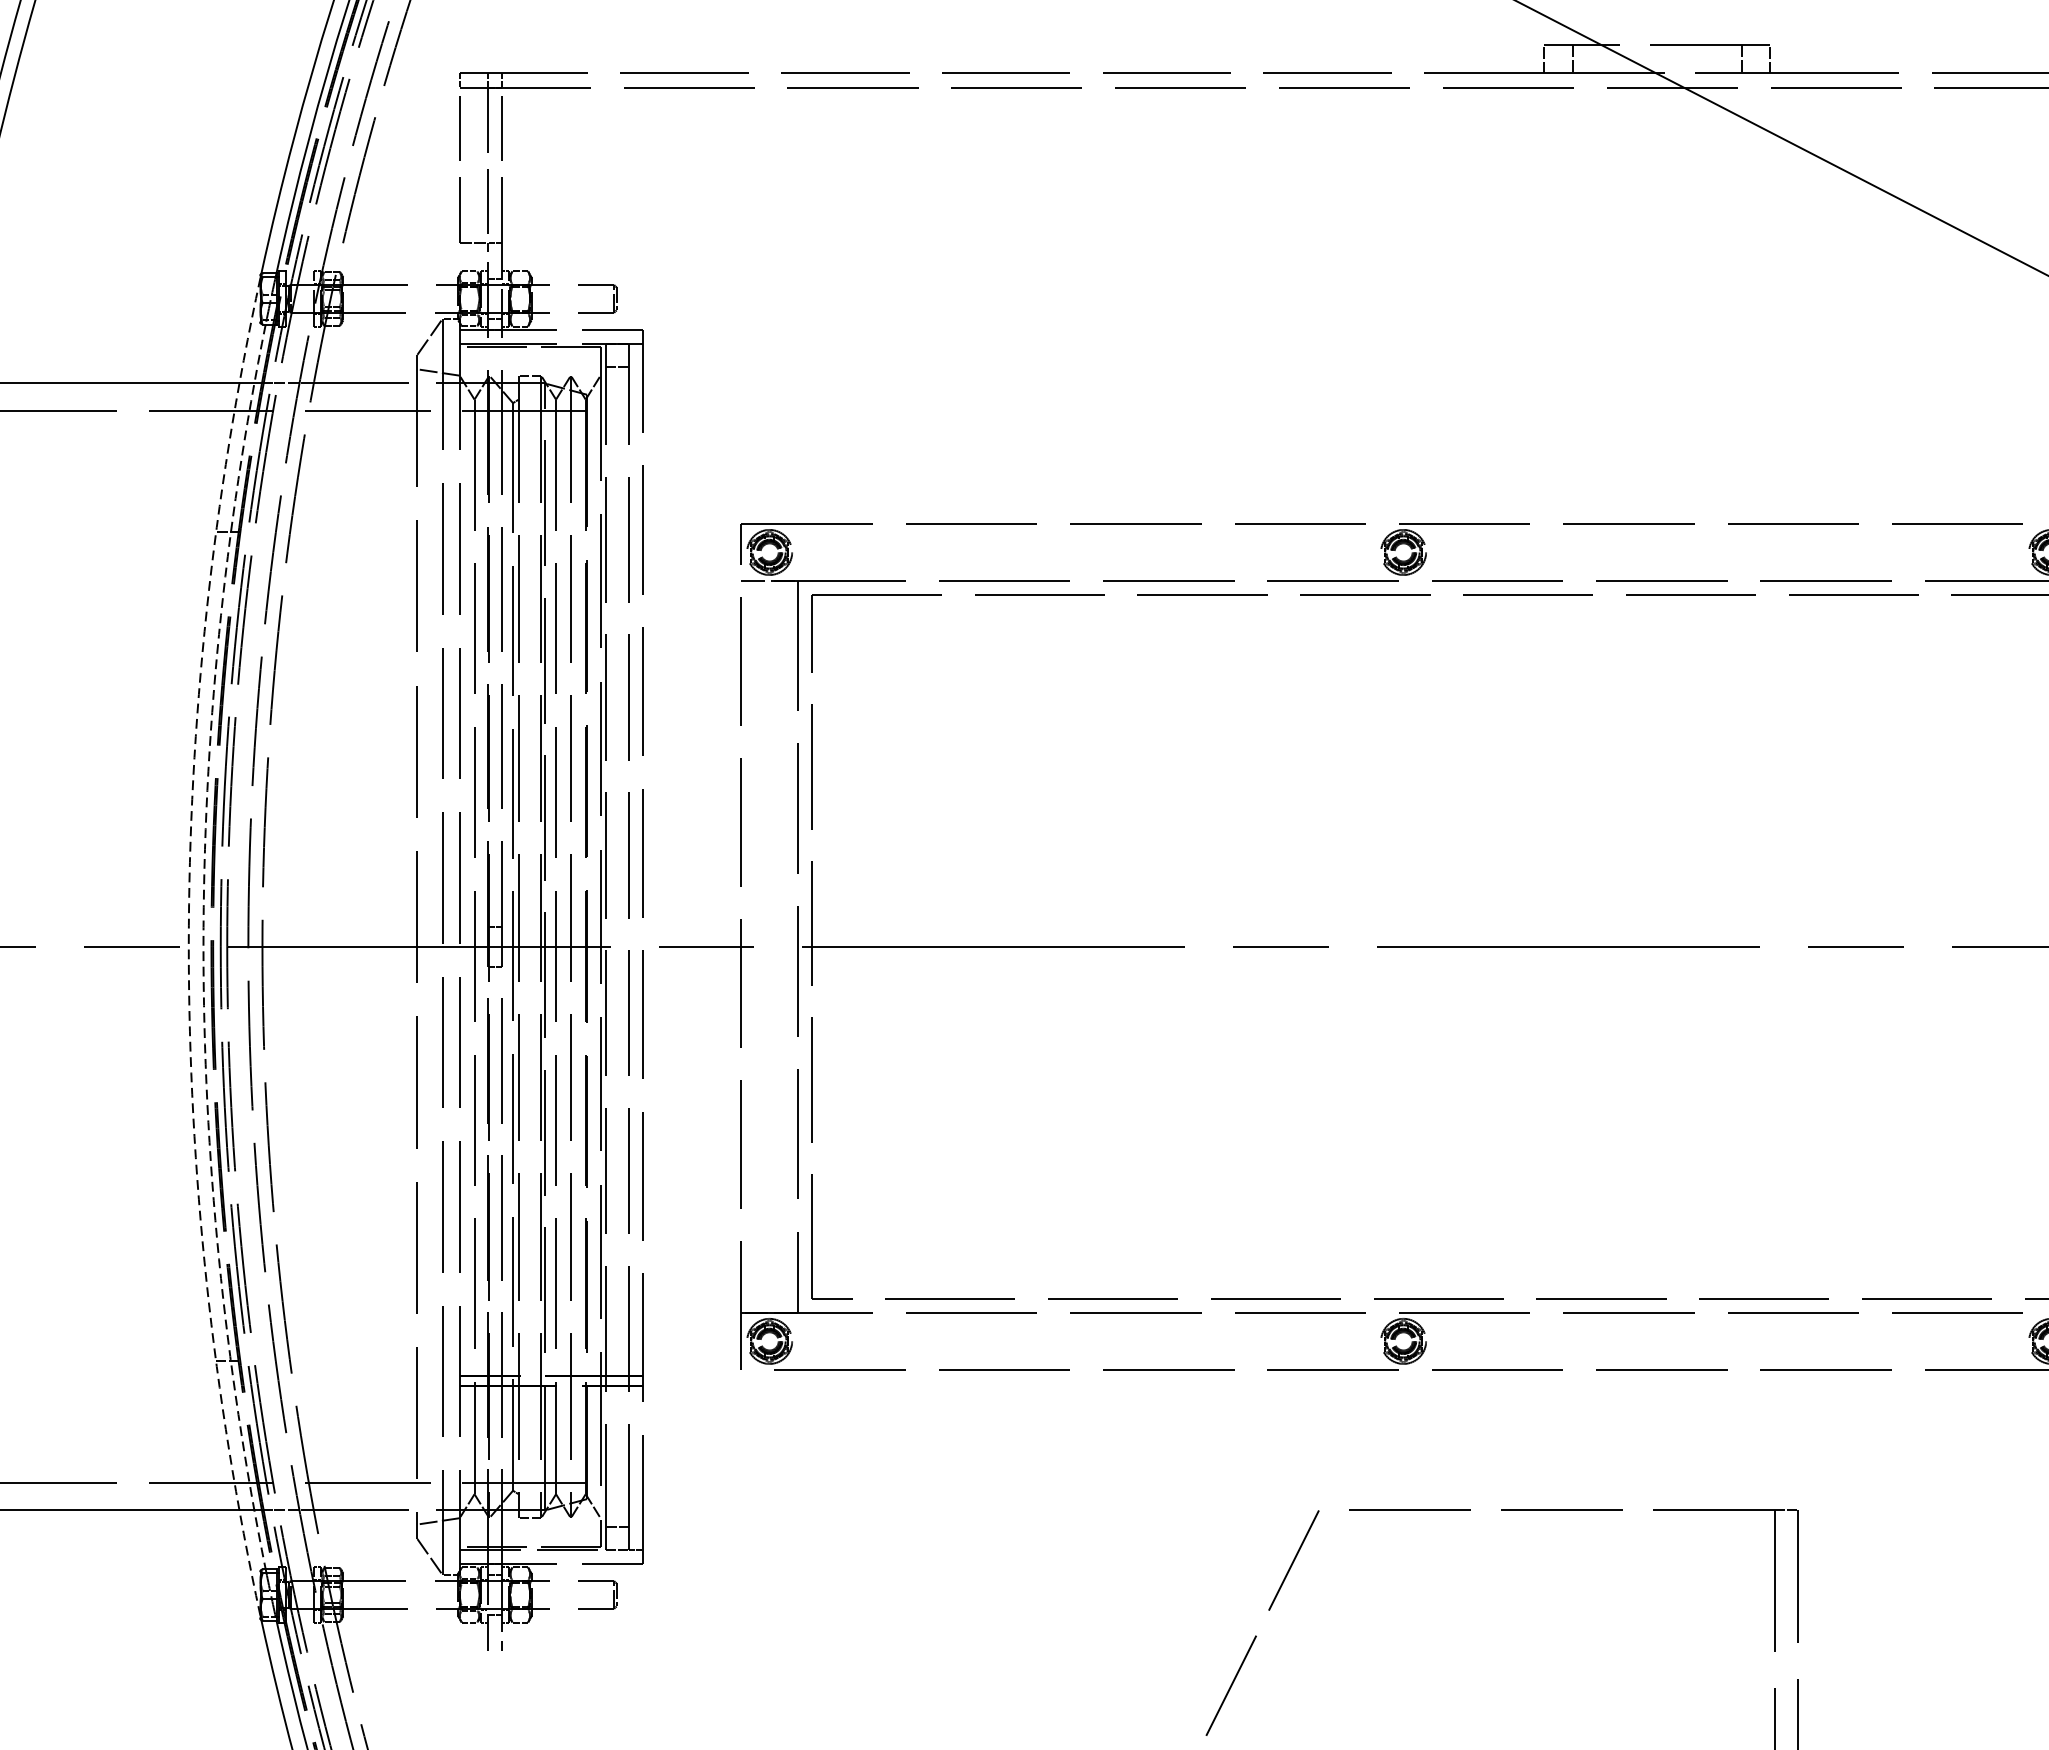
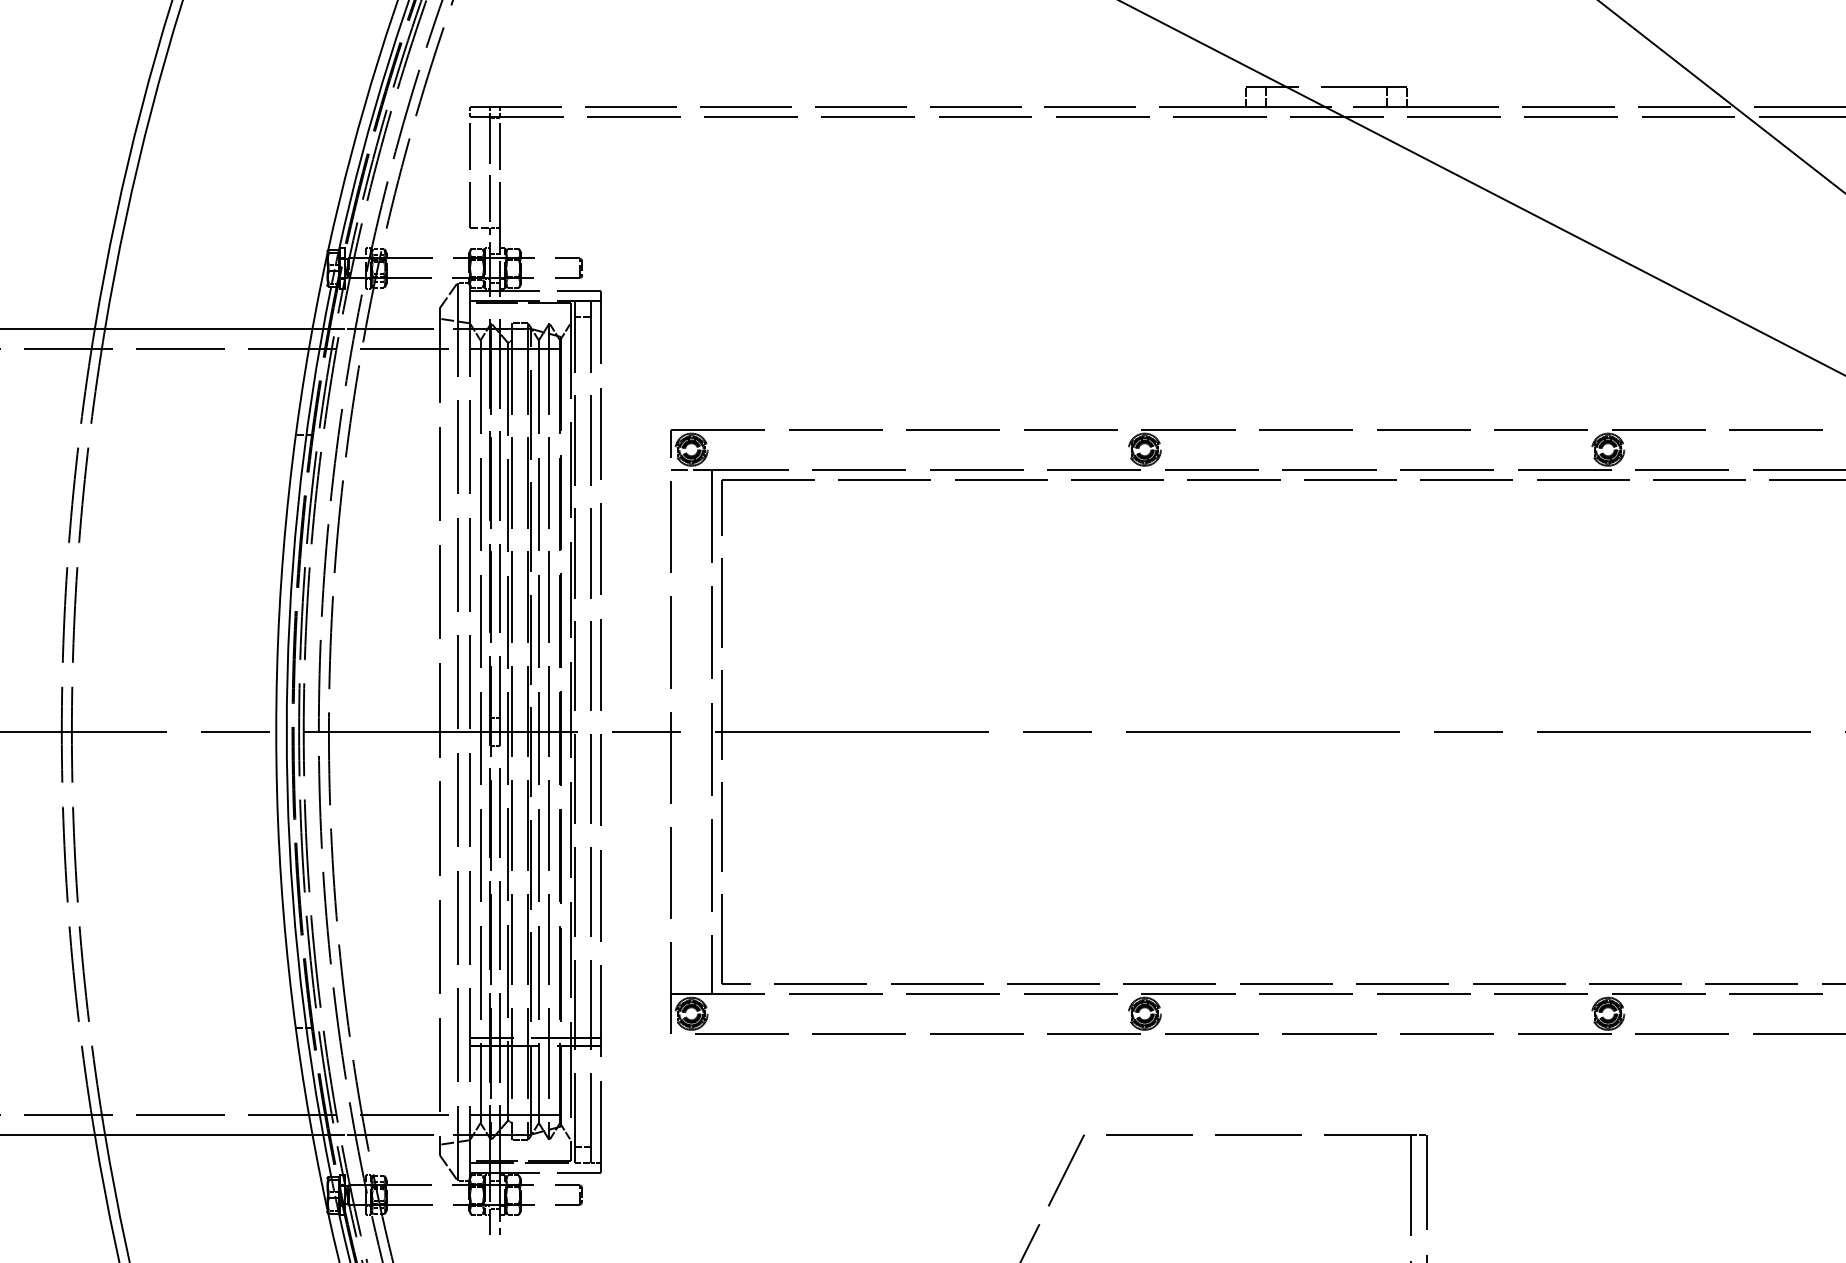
arc: (189, 946) -> (276, 731), dashed -> solid
arc: (203, 946) -> (286, 731), dashed -> solid

